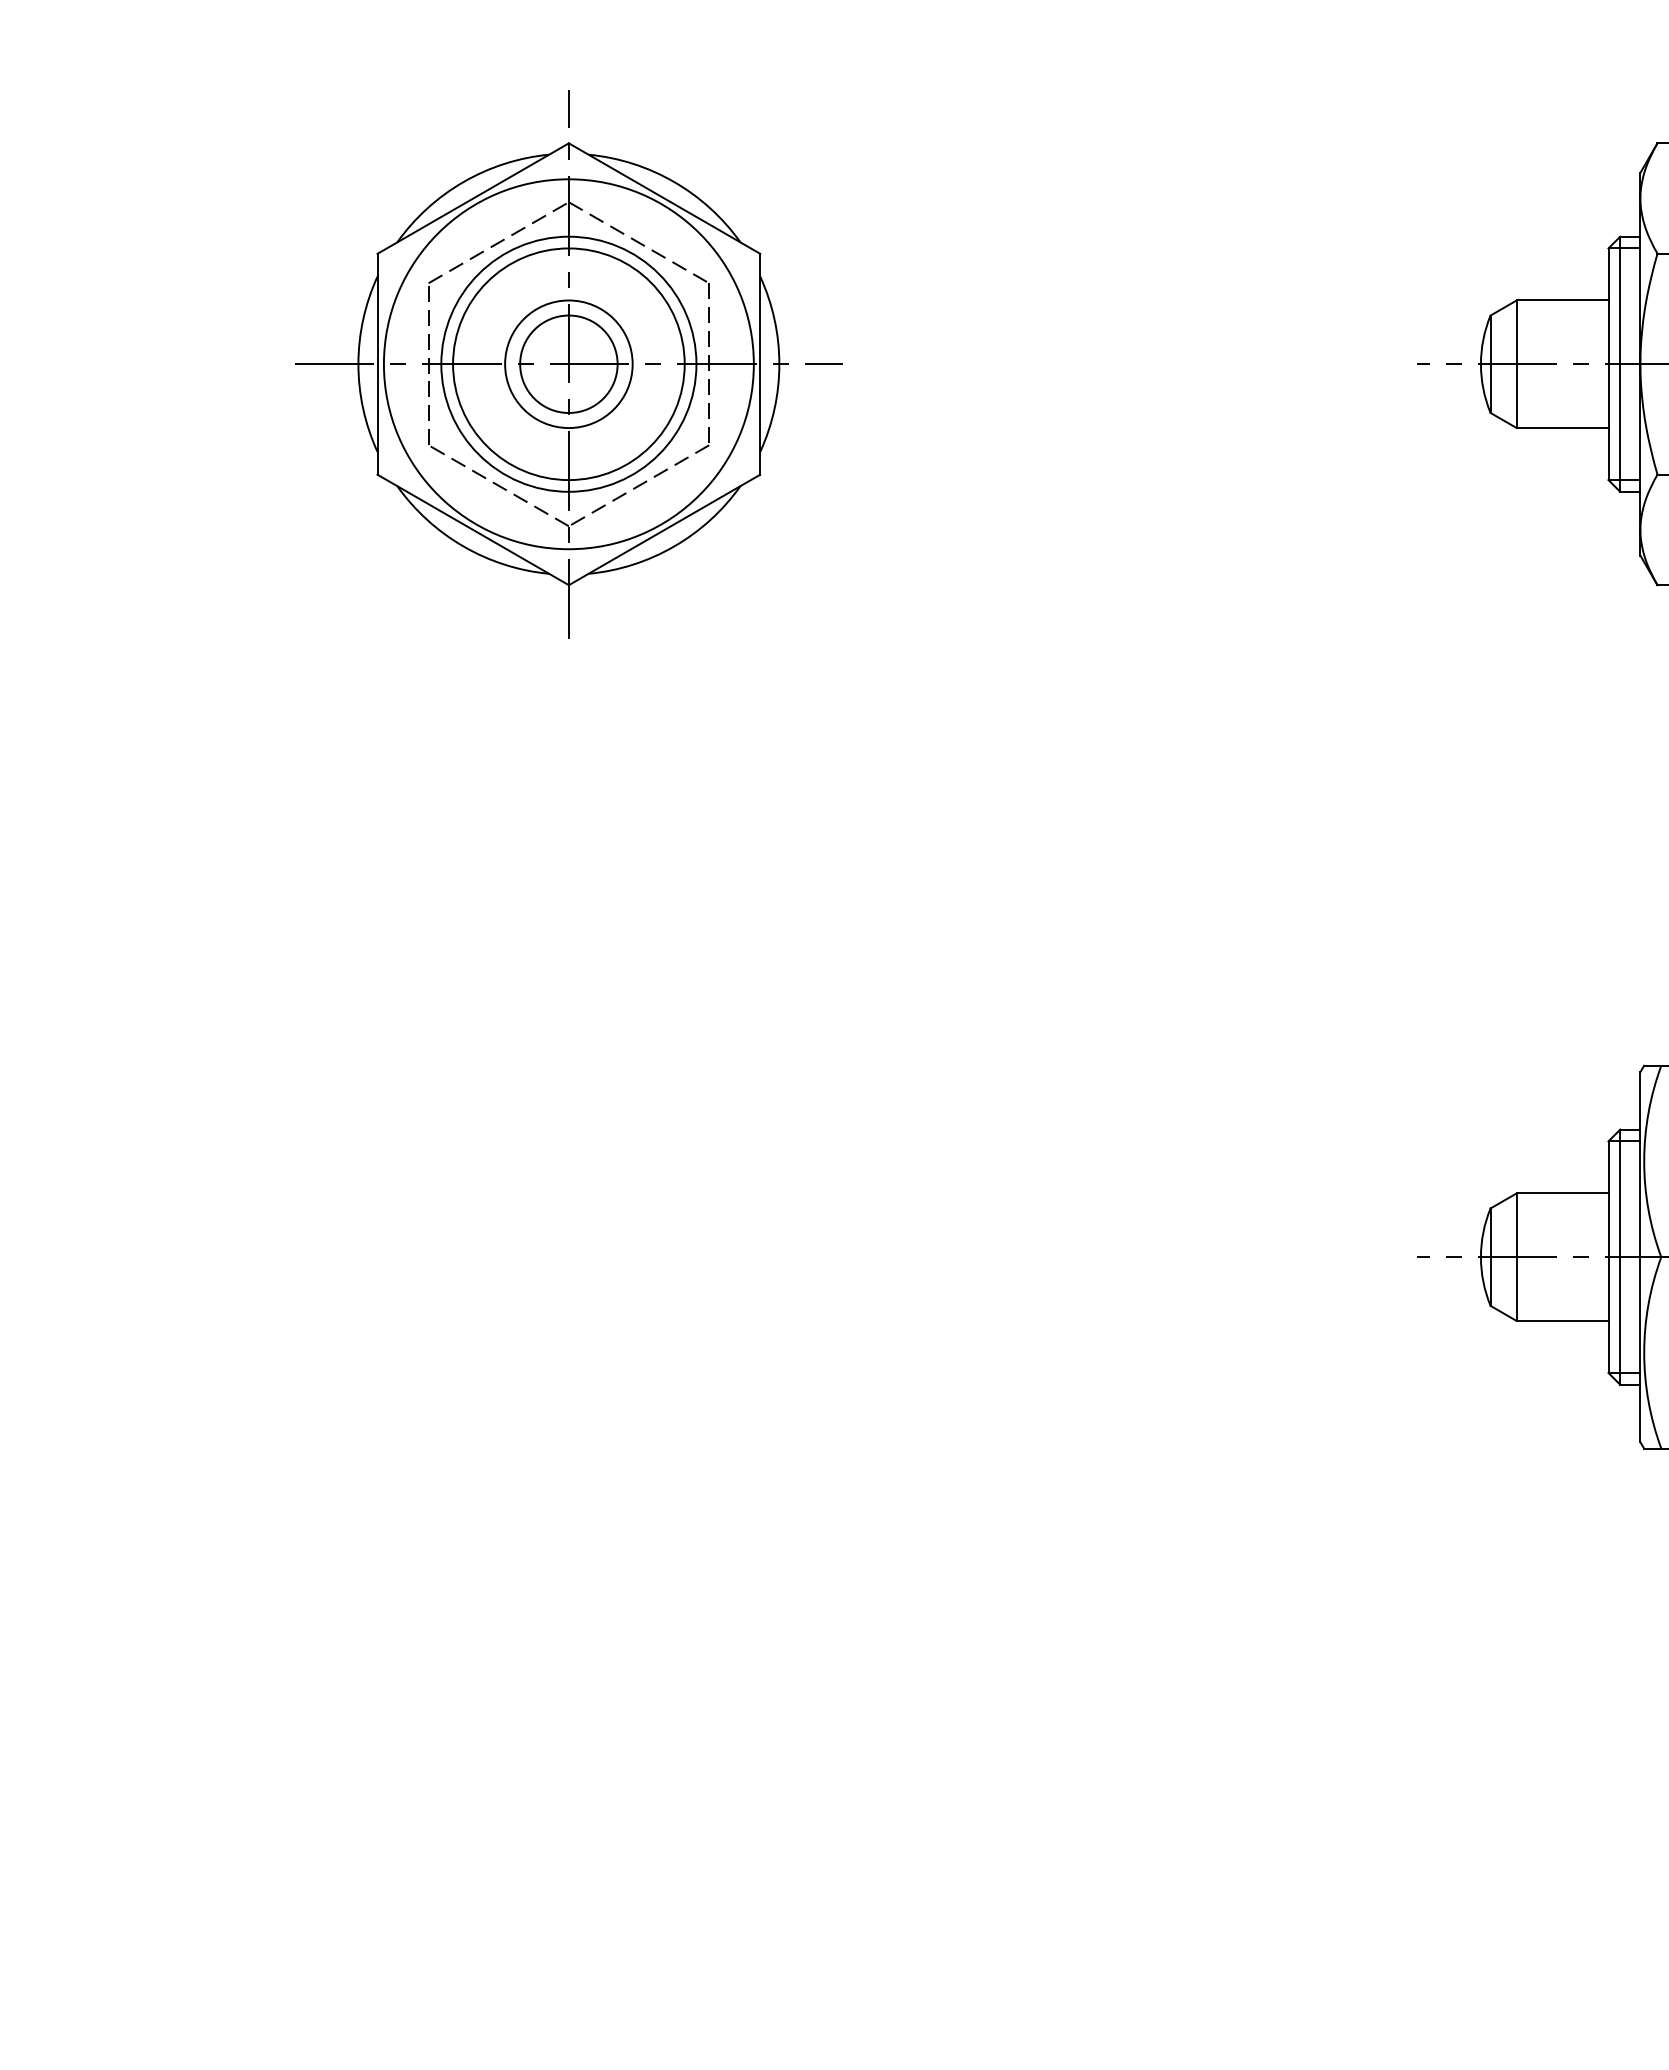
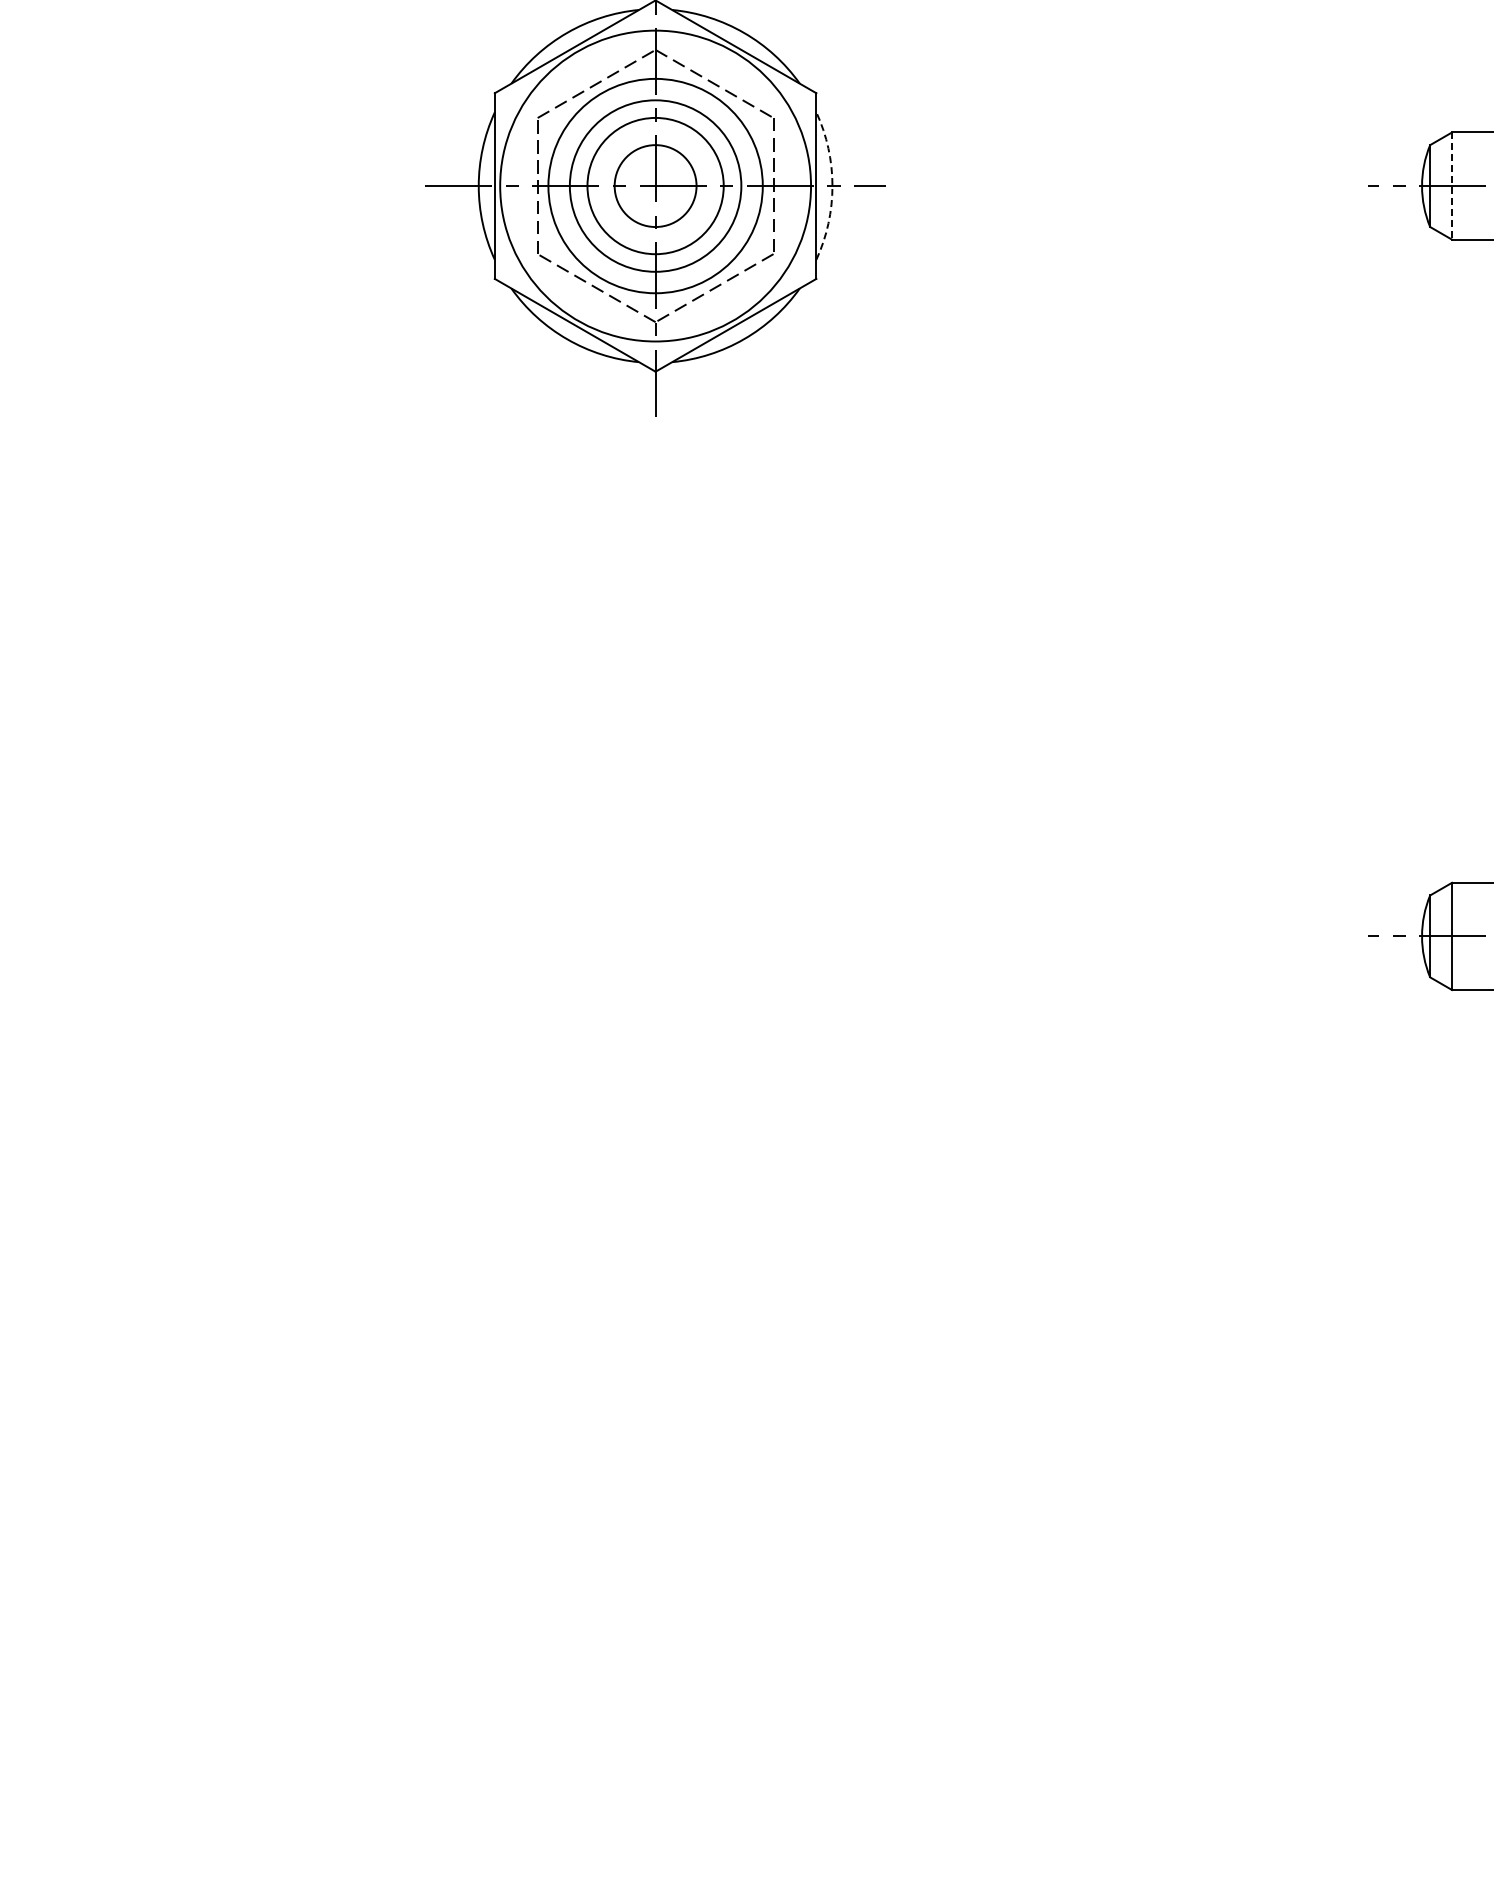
circle: (568, 363) -> (655, 185), size x0.7
circle: (568, 363) -> (655, 185), size x1.6
arc: (779, 364) -> (832, 186), solid -> dashed
line: (1517, 364) -> (1452, 186), solid -> dashed

